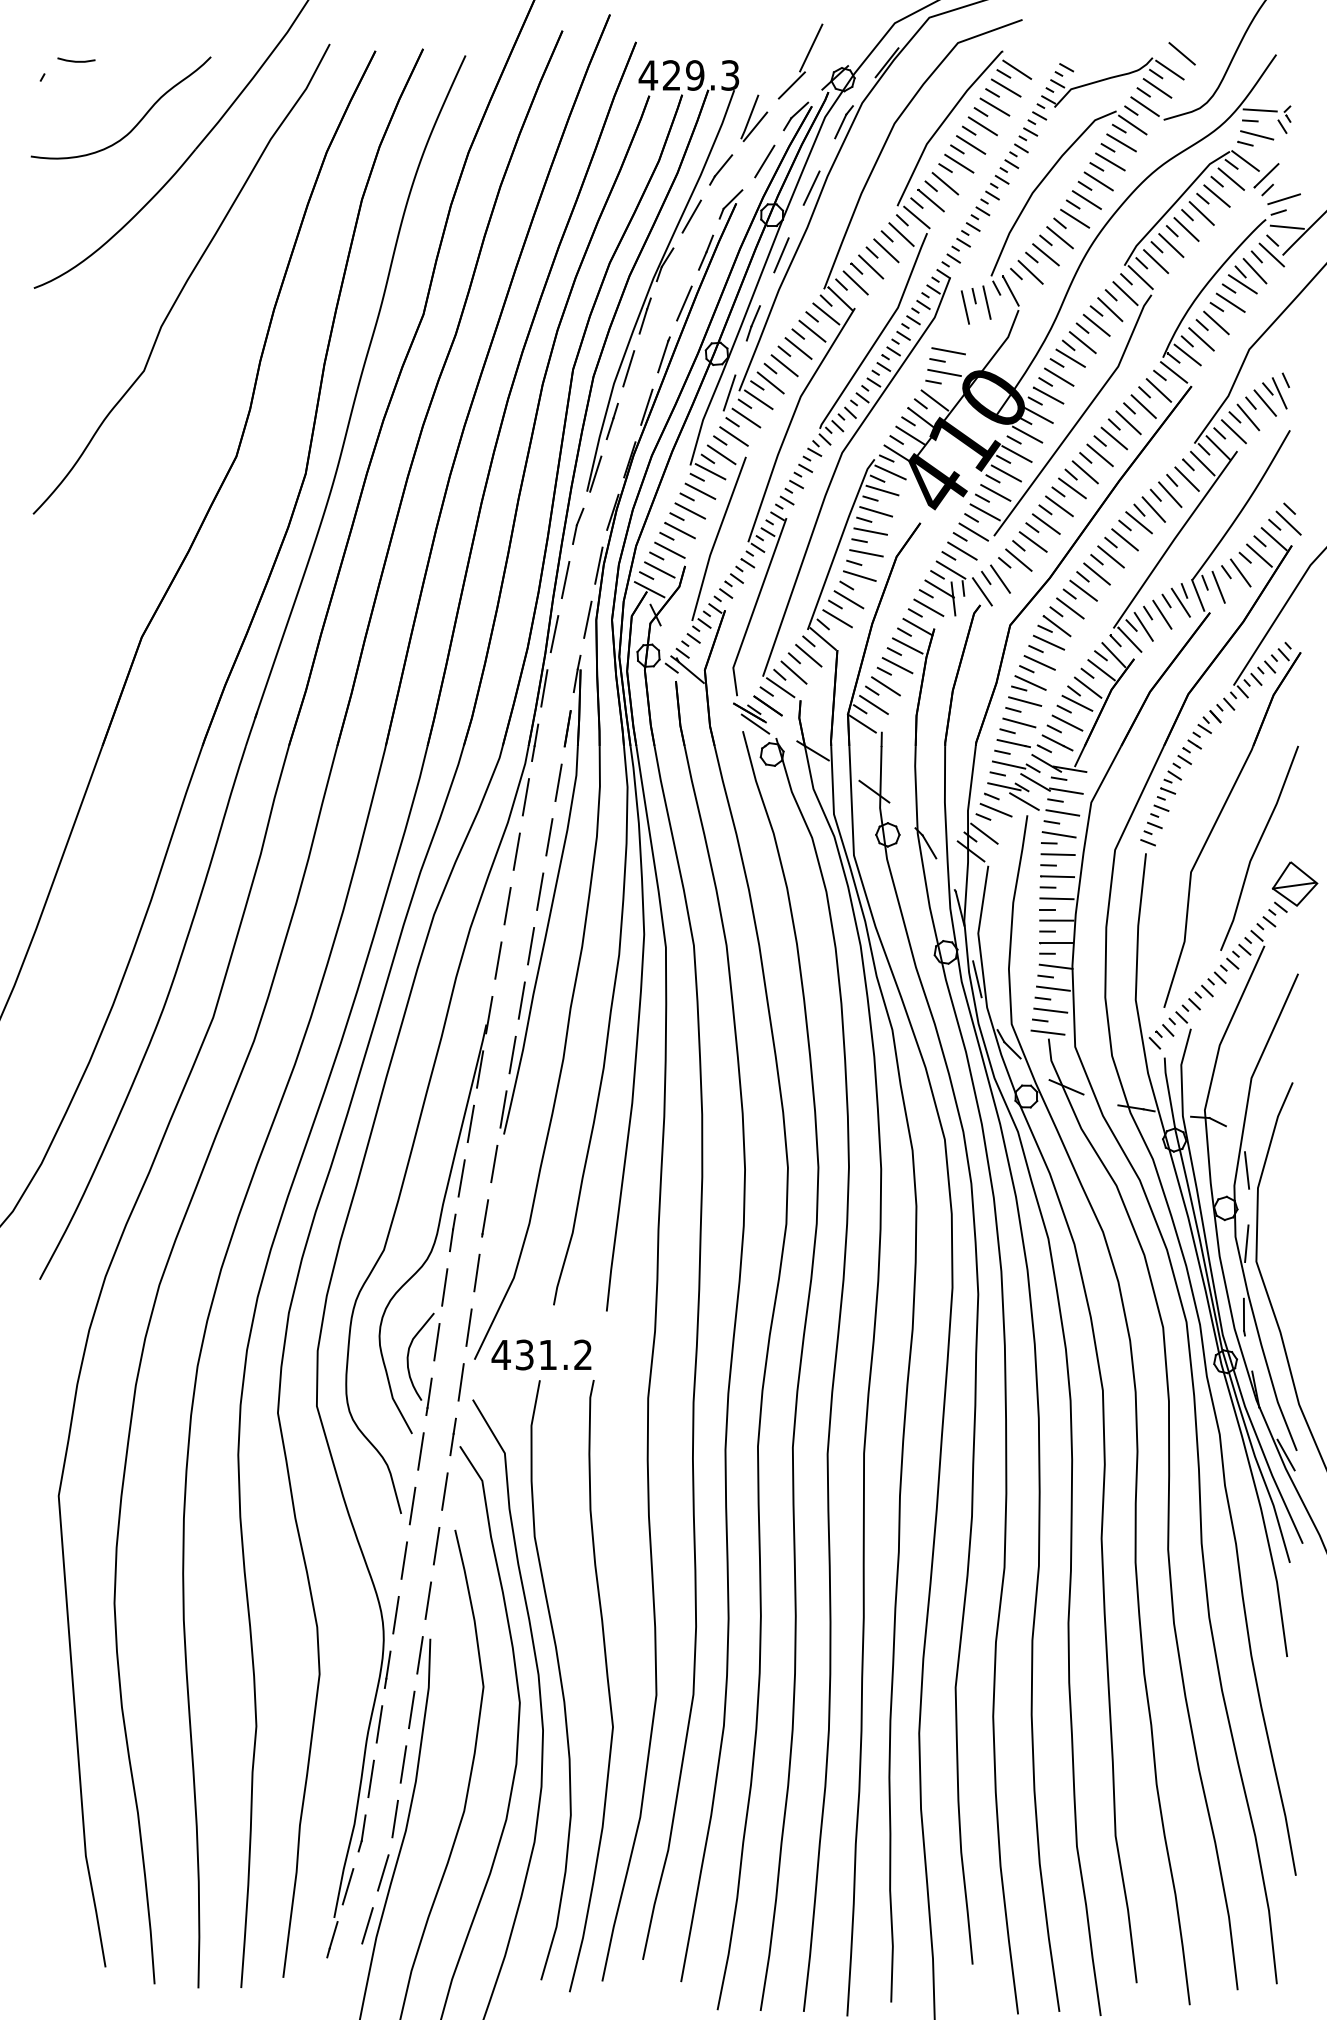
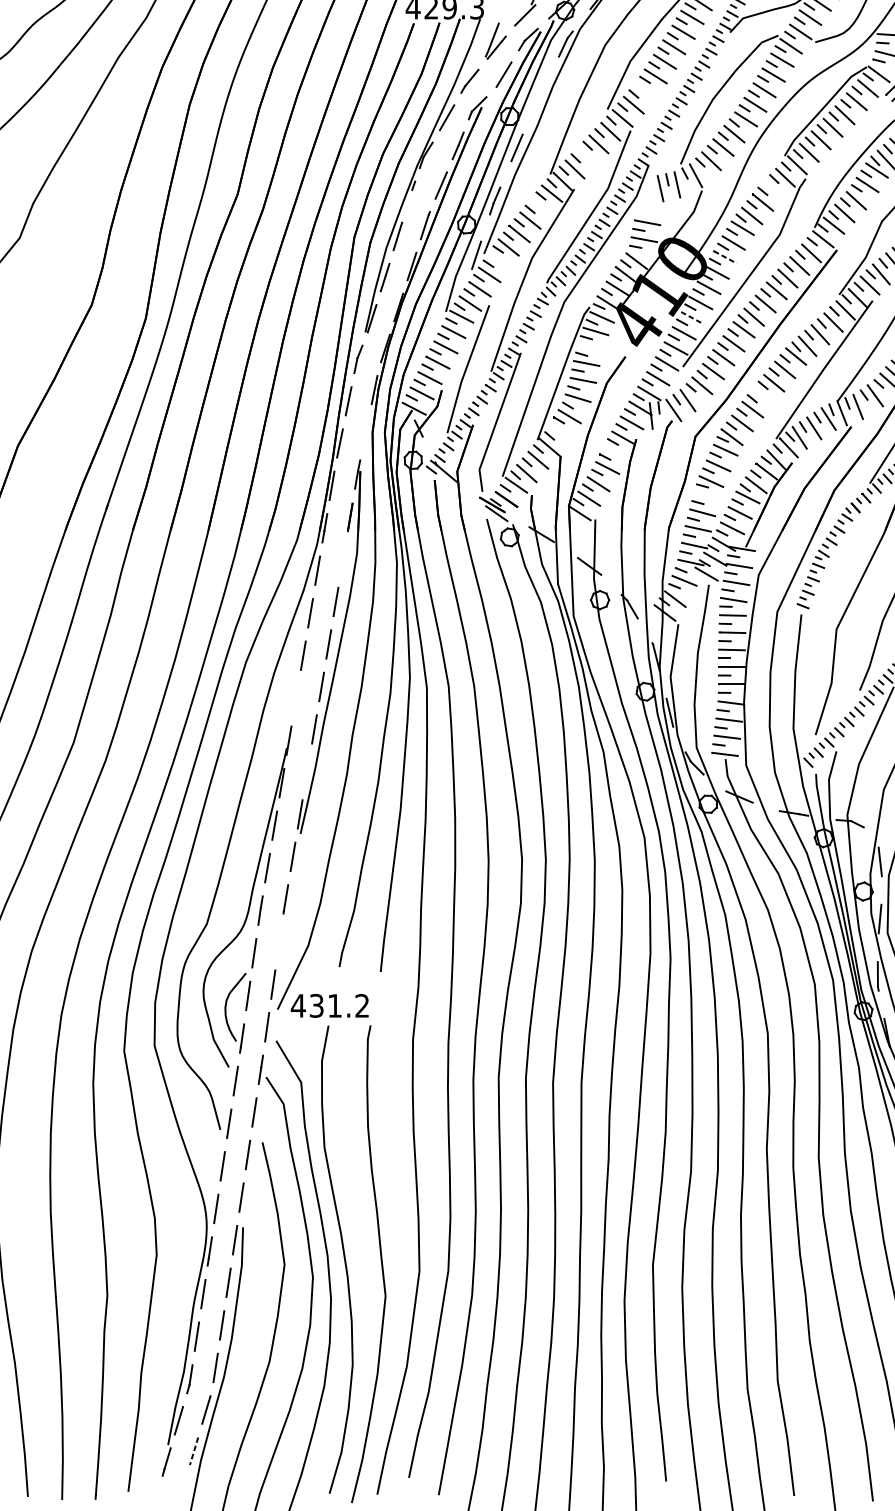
line: (945, 183) -> (645, 91), removed
line: (811, 187) -> (540, 95), removed
line: (871, 266) -> (587, 156), removed
line: (1110, 309) -> (773, 190), removed
line: (643, 321) -> (409, 199), removed
line: (812, 330) -> (541, 206), removed
line: (1048, 395) -> (725, 257), solid -> dashed
line: (758, 399) -> (499, 260), removed
line: (1006, 473) -> (692, 318), solid -> dashed
line: (876, 511) -> (591, 347), removed
line: (1096, 573) -> (762, 396), removed
line: (837, 618) -> (560, 431), removed
line: (587, 619) -> (365, 432), removed
line: (907, 645) -> (615, 452), removed
line: (1025, 701) -> (707, 496), removed
line: (558, 782) -> (343, 559), removed
line: (498, 960) -> (296, 698), removed
line: (512, 1054) -> (307, 771), removed
line: (476, 1272) -> (279, 941), removed
line: (367, 1926) -> (194, 1451), solid -> dashed

